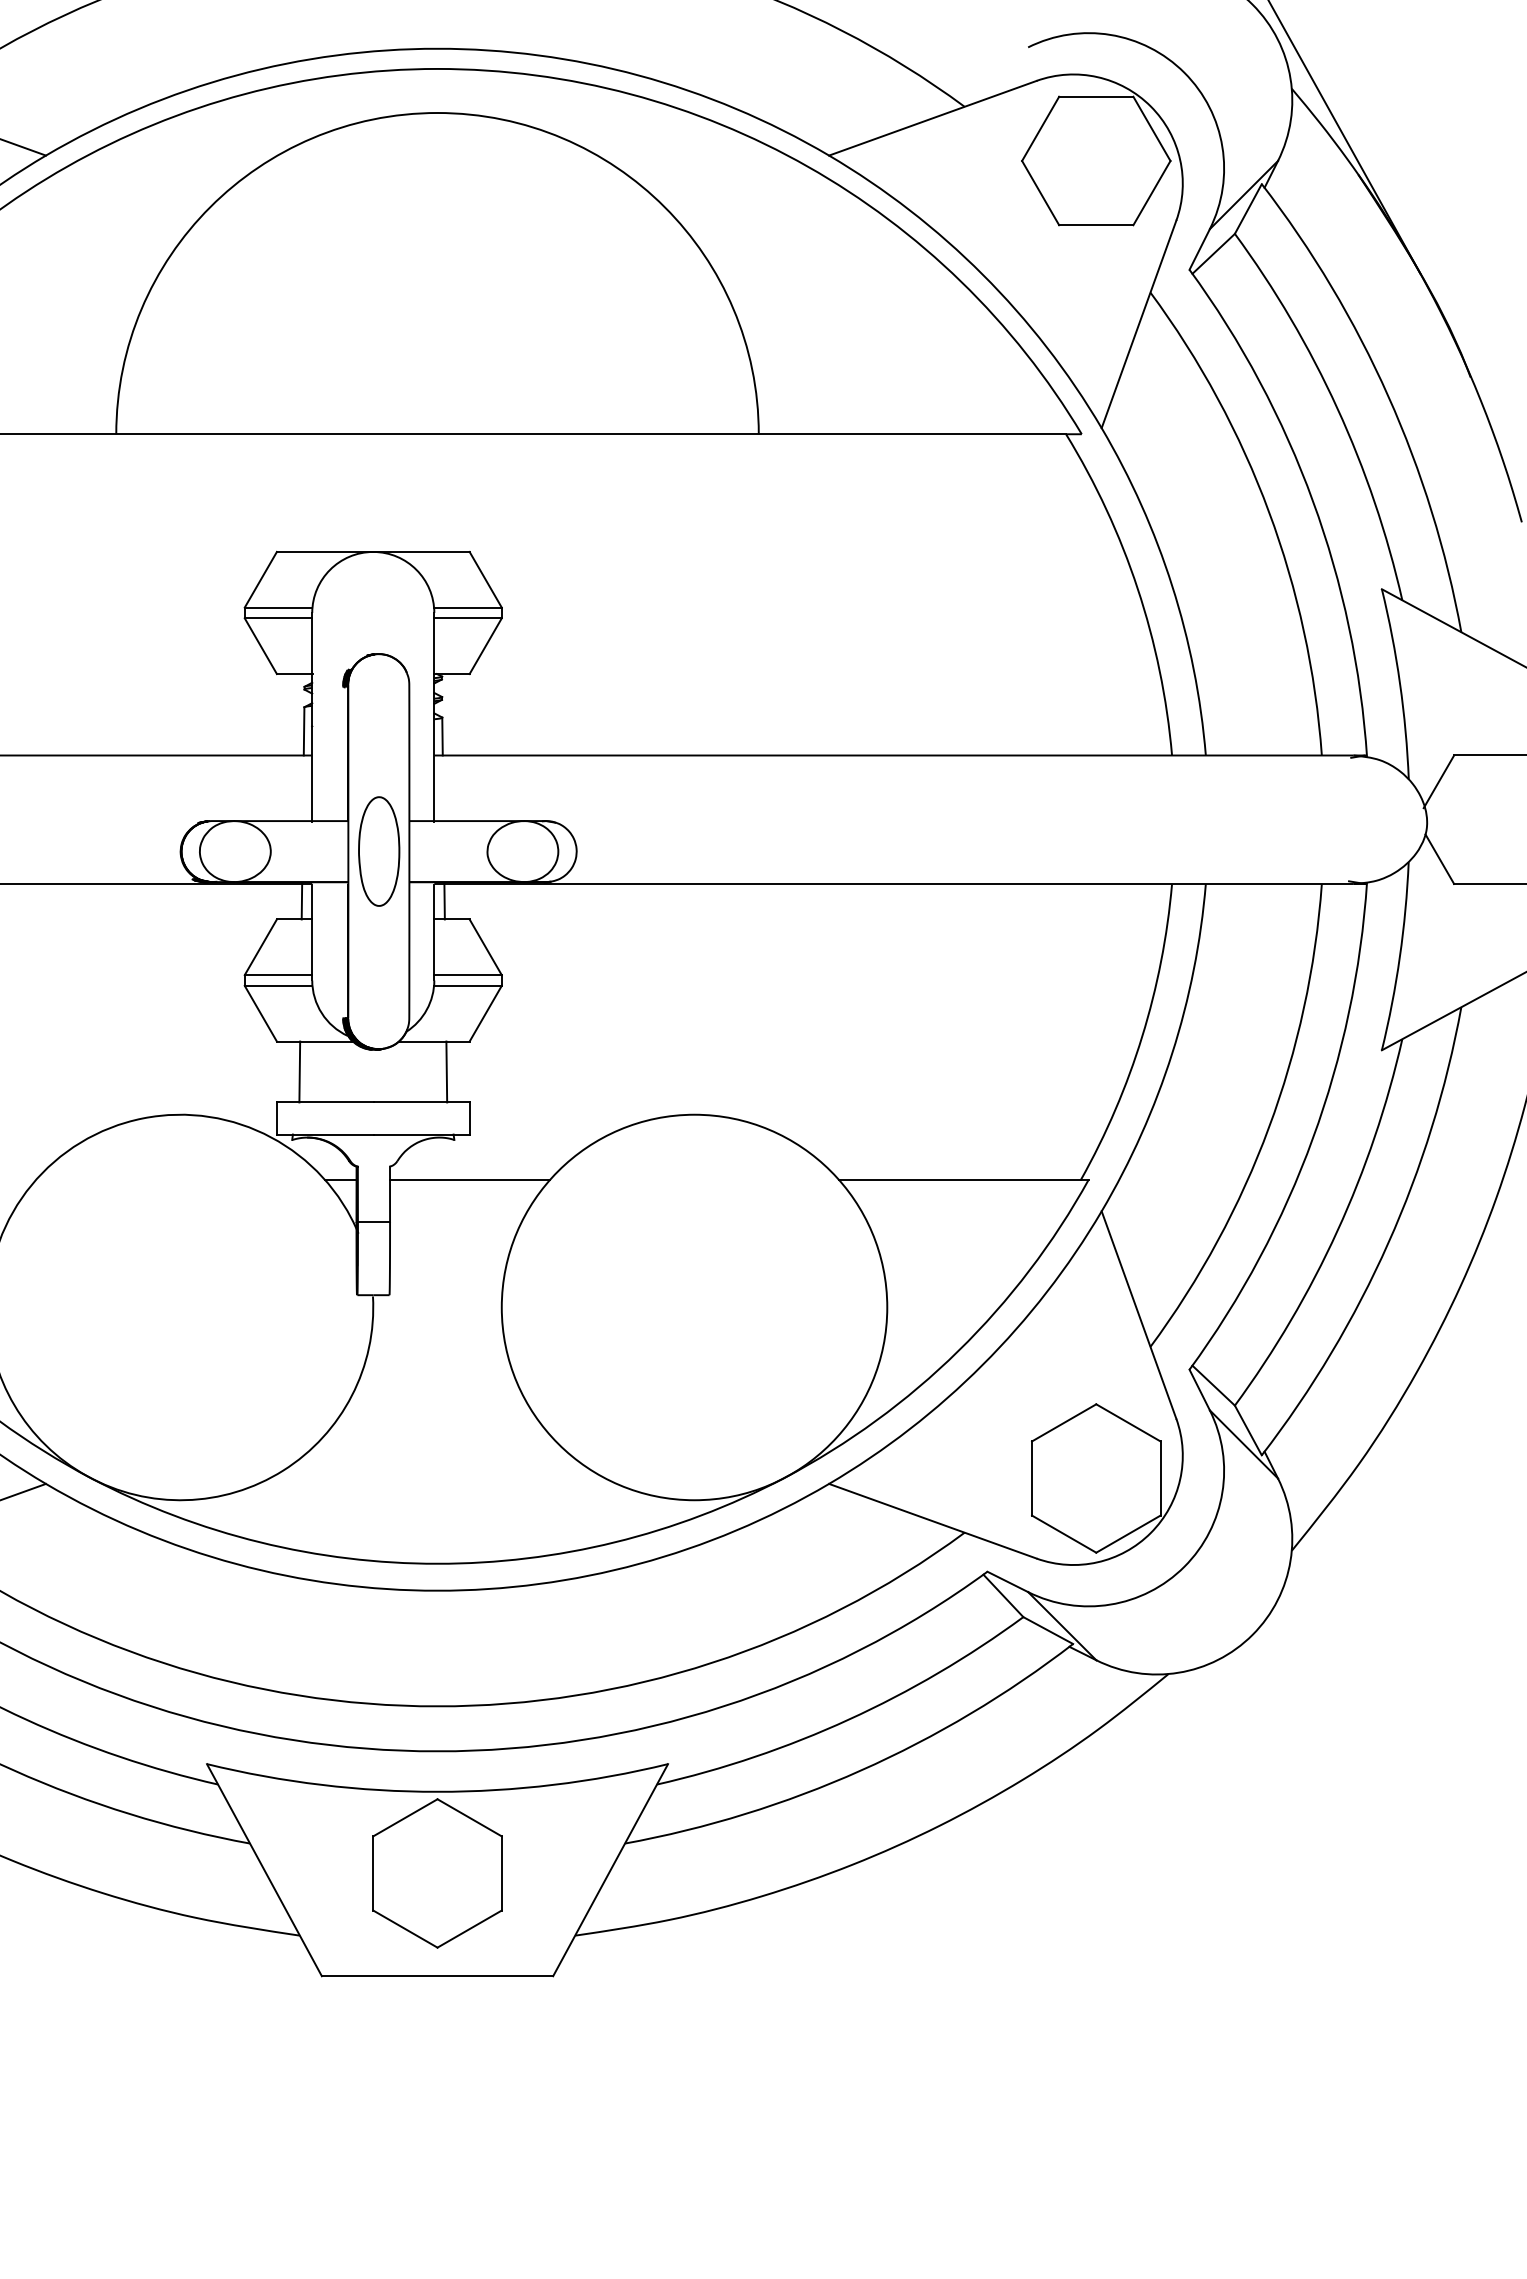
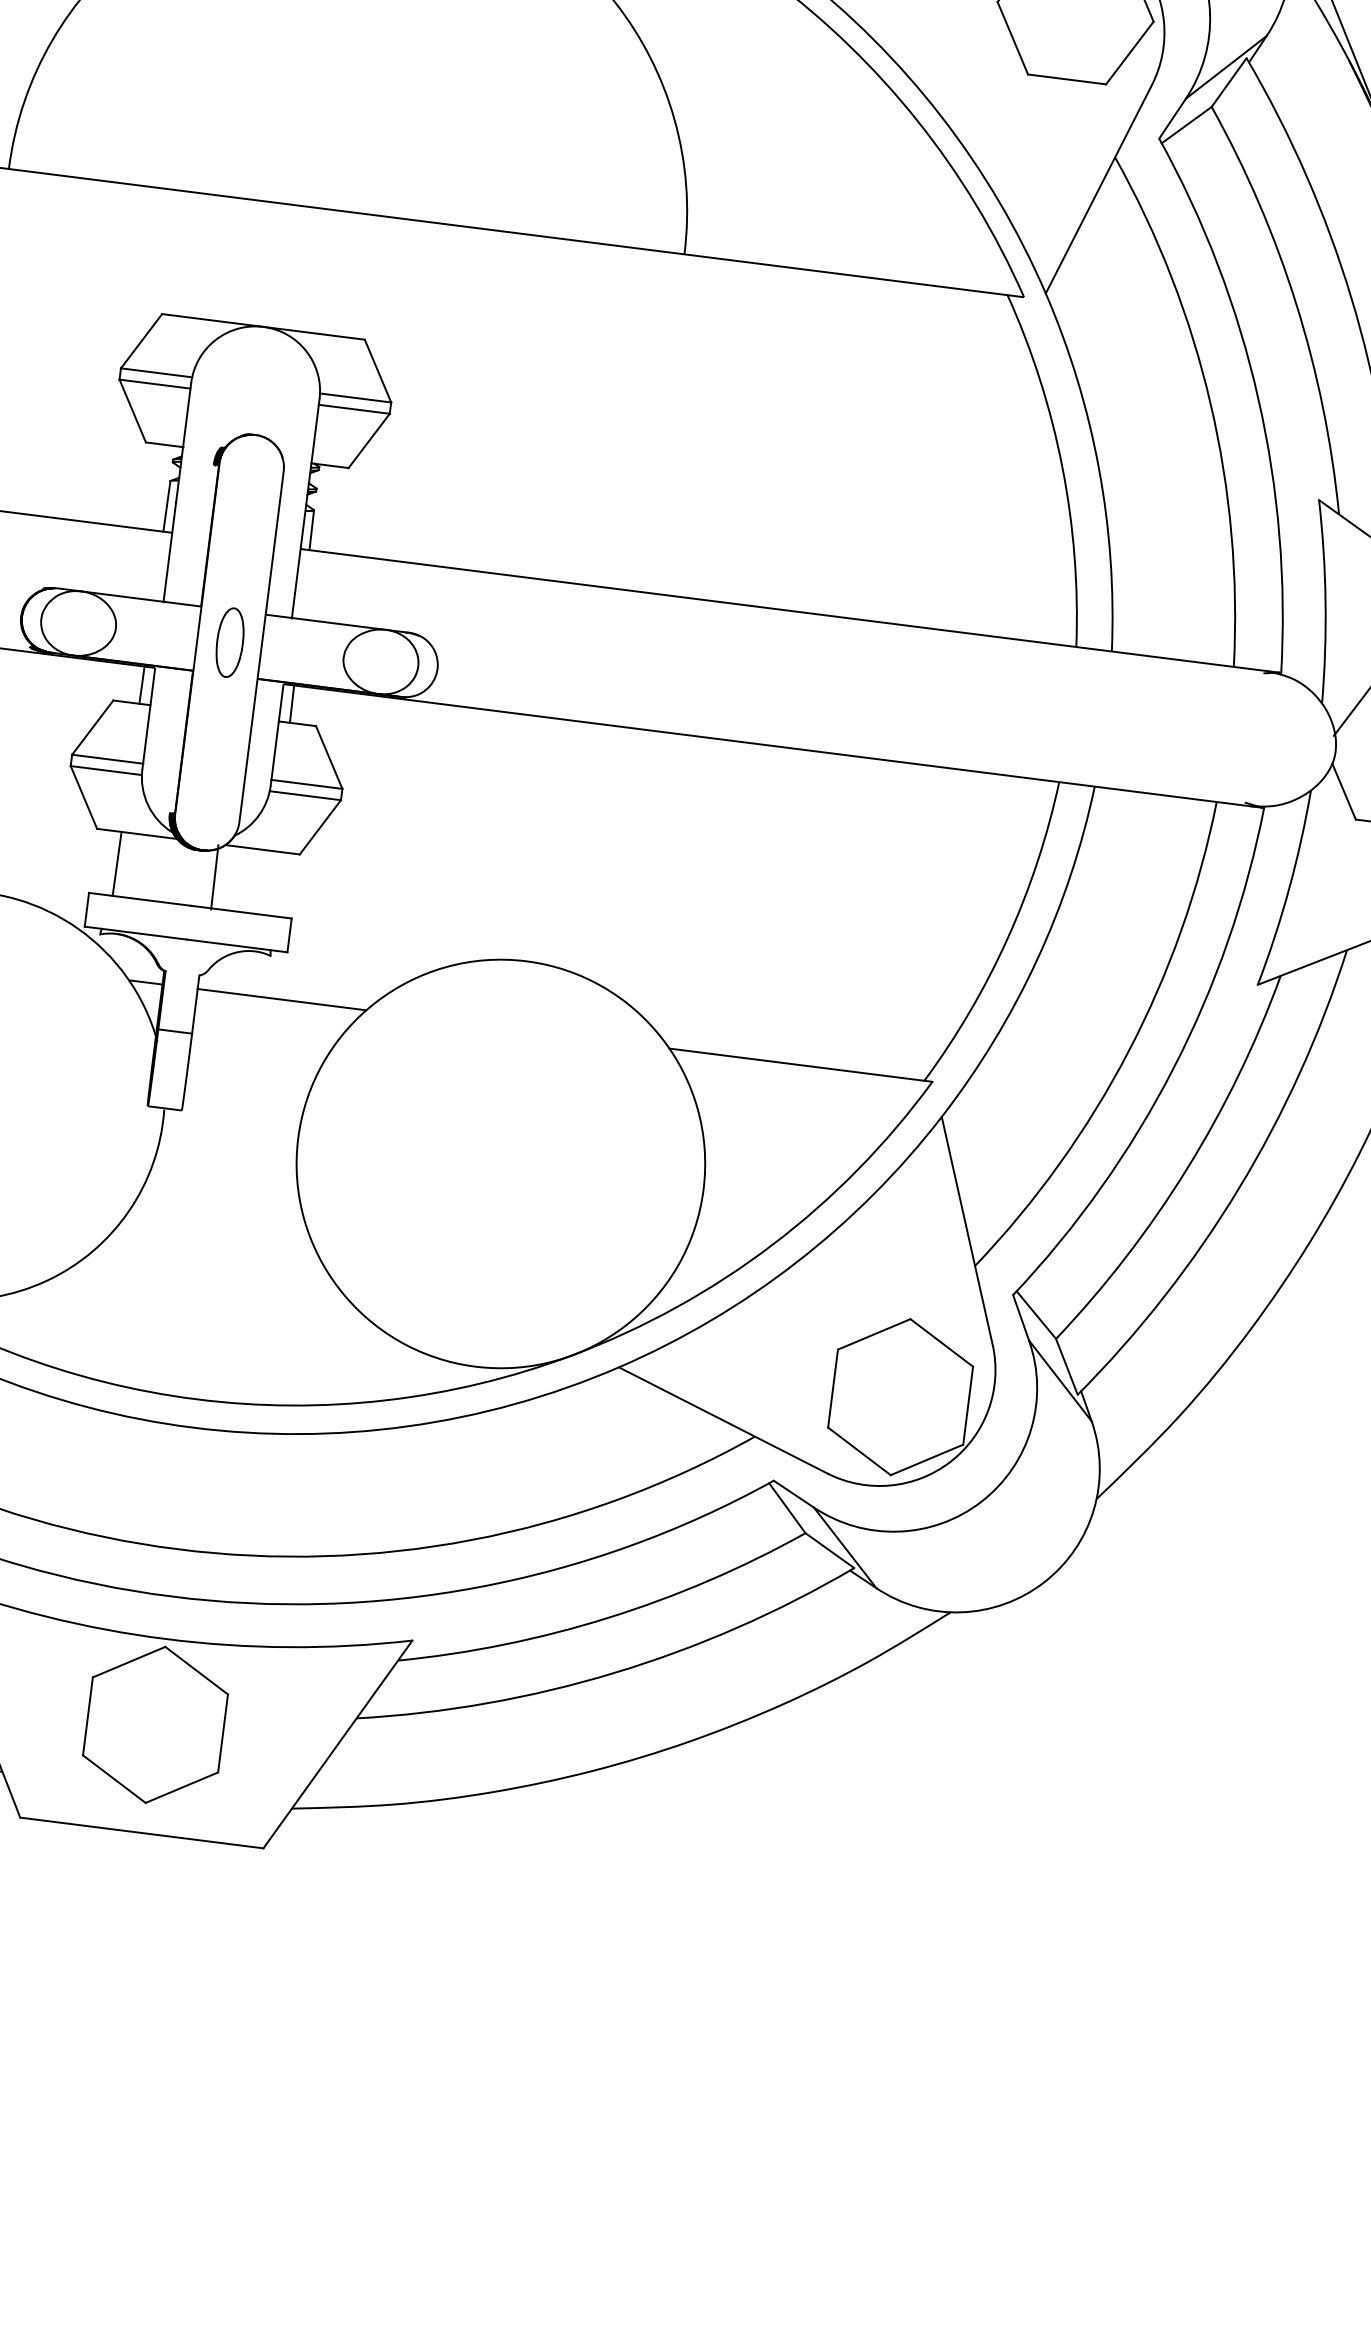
part: (379, 851) -> (230, 642), size x0.6
line: (446, 1071) -> (214, 876), moved

